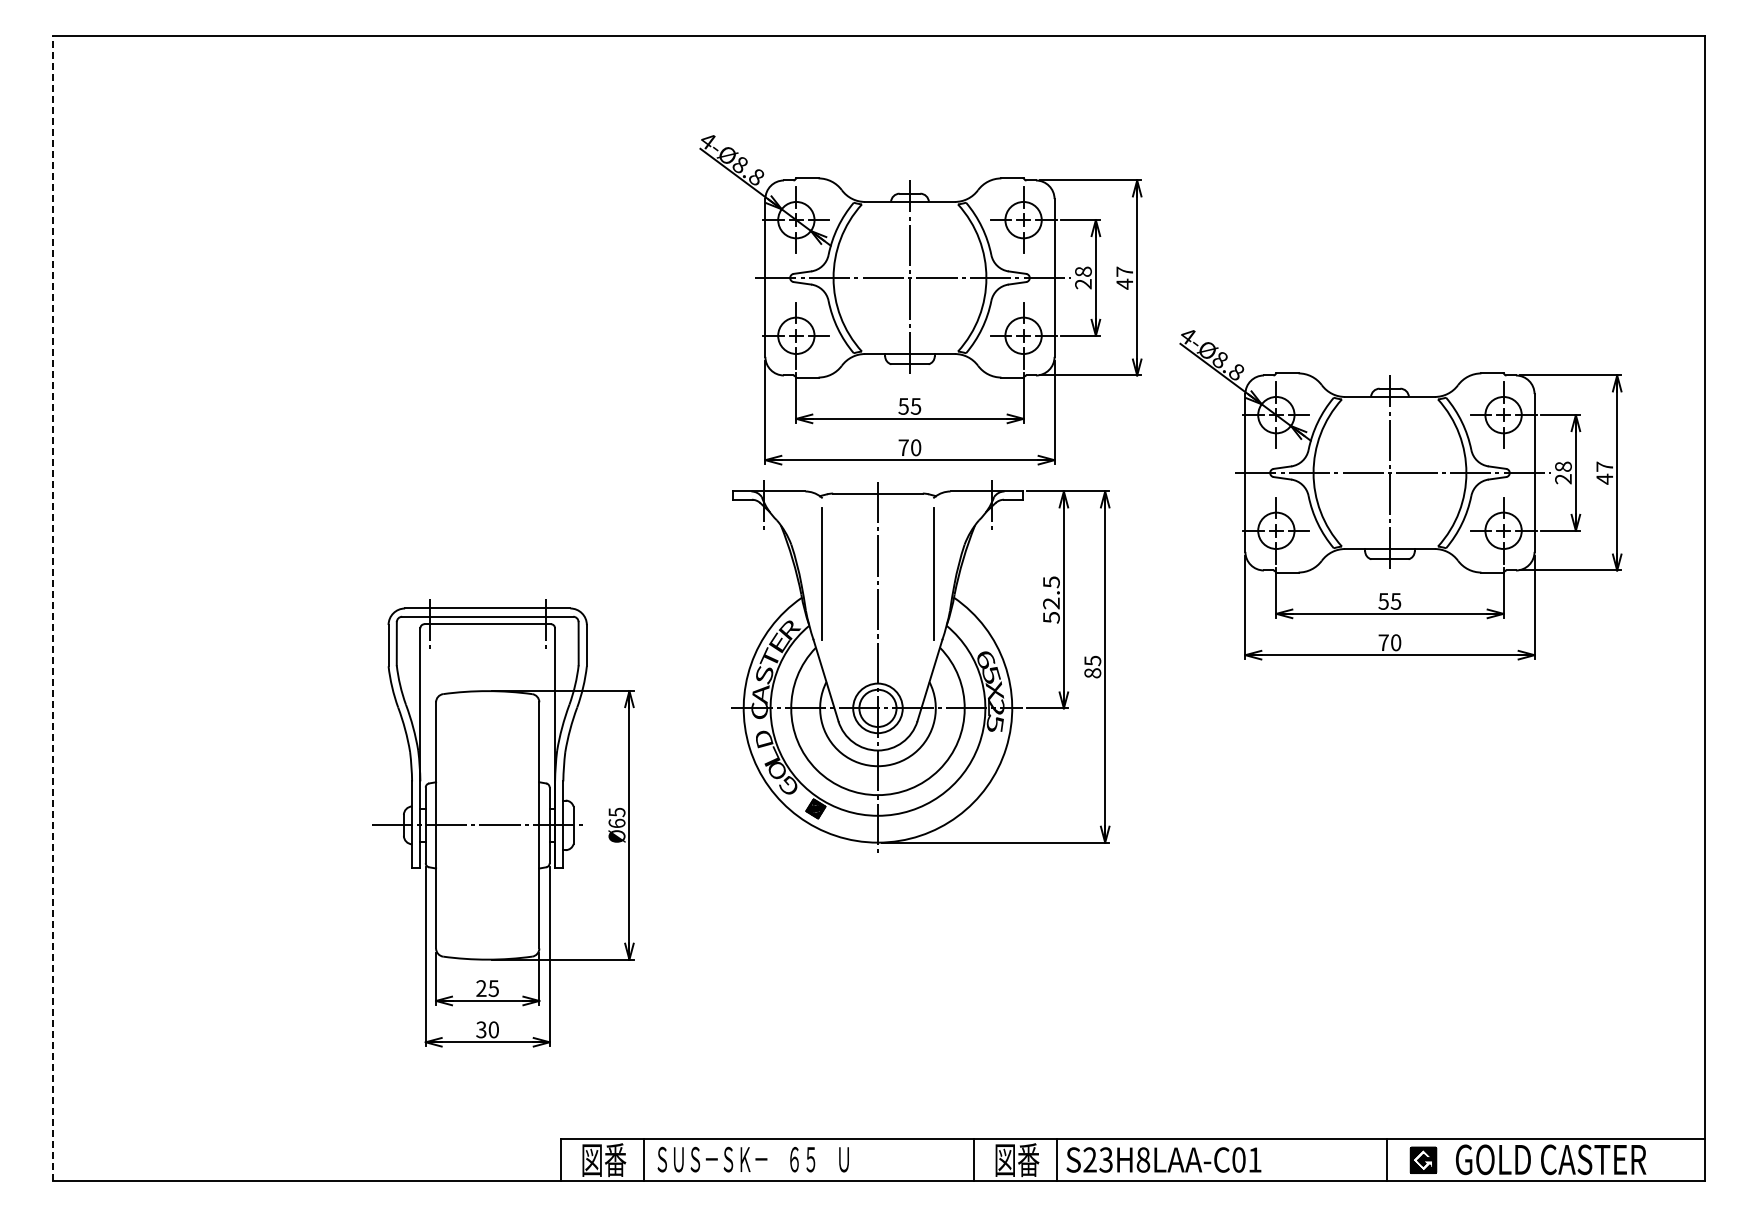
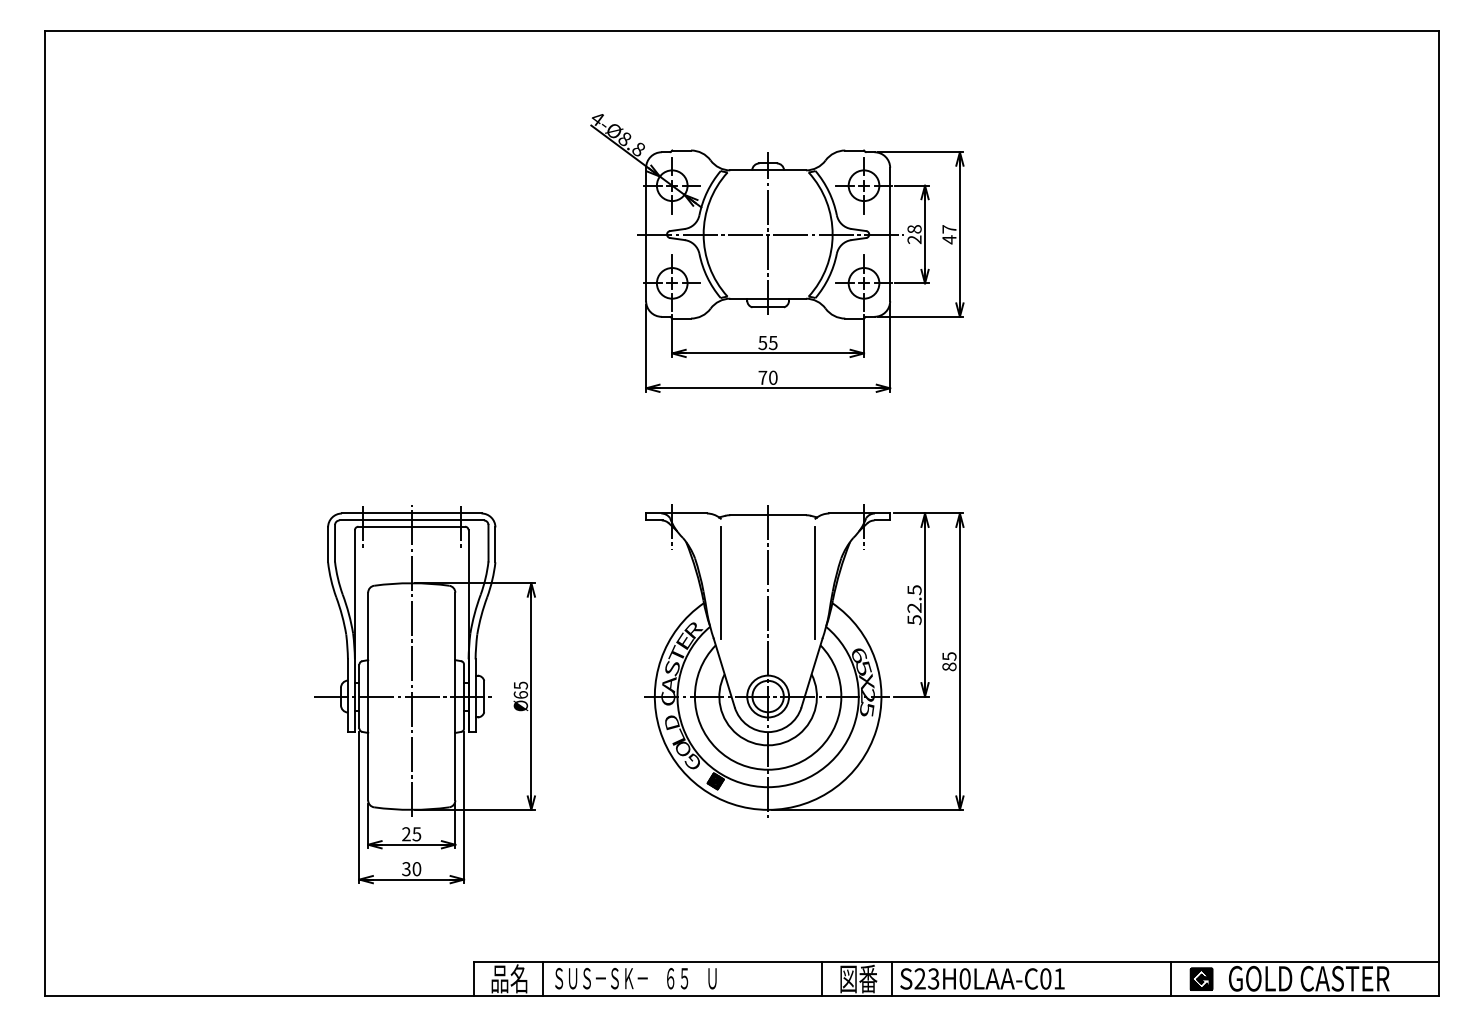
part: (1400, 495) -> (1182, 418), removed
line: (52, 608) -> (44, 513), dashed -> solid
part: (920, 666) -> (804, 661), moved
line: (487, 783) -> (411, 661), added
text: (604, 1159) -> (510, 978), 図番 -> 品名
text: (1143, 1159) -> (965, 978), S23H8LAA-C01 -> S23H0LAA-C01

